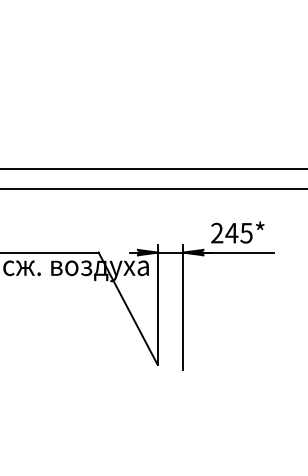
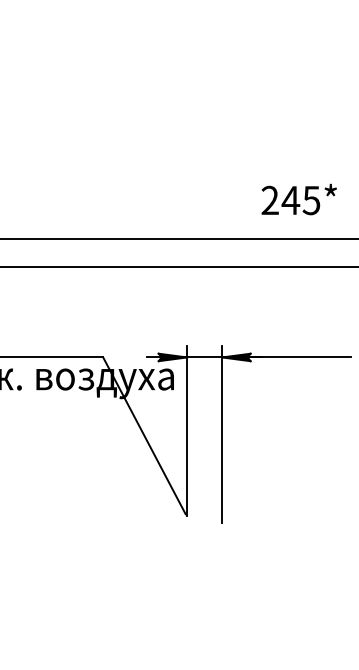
text: (237, 232) -> (298, 199), moved

